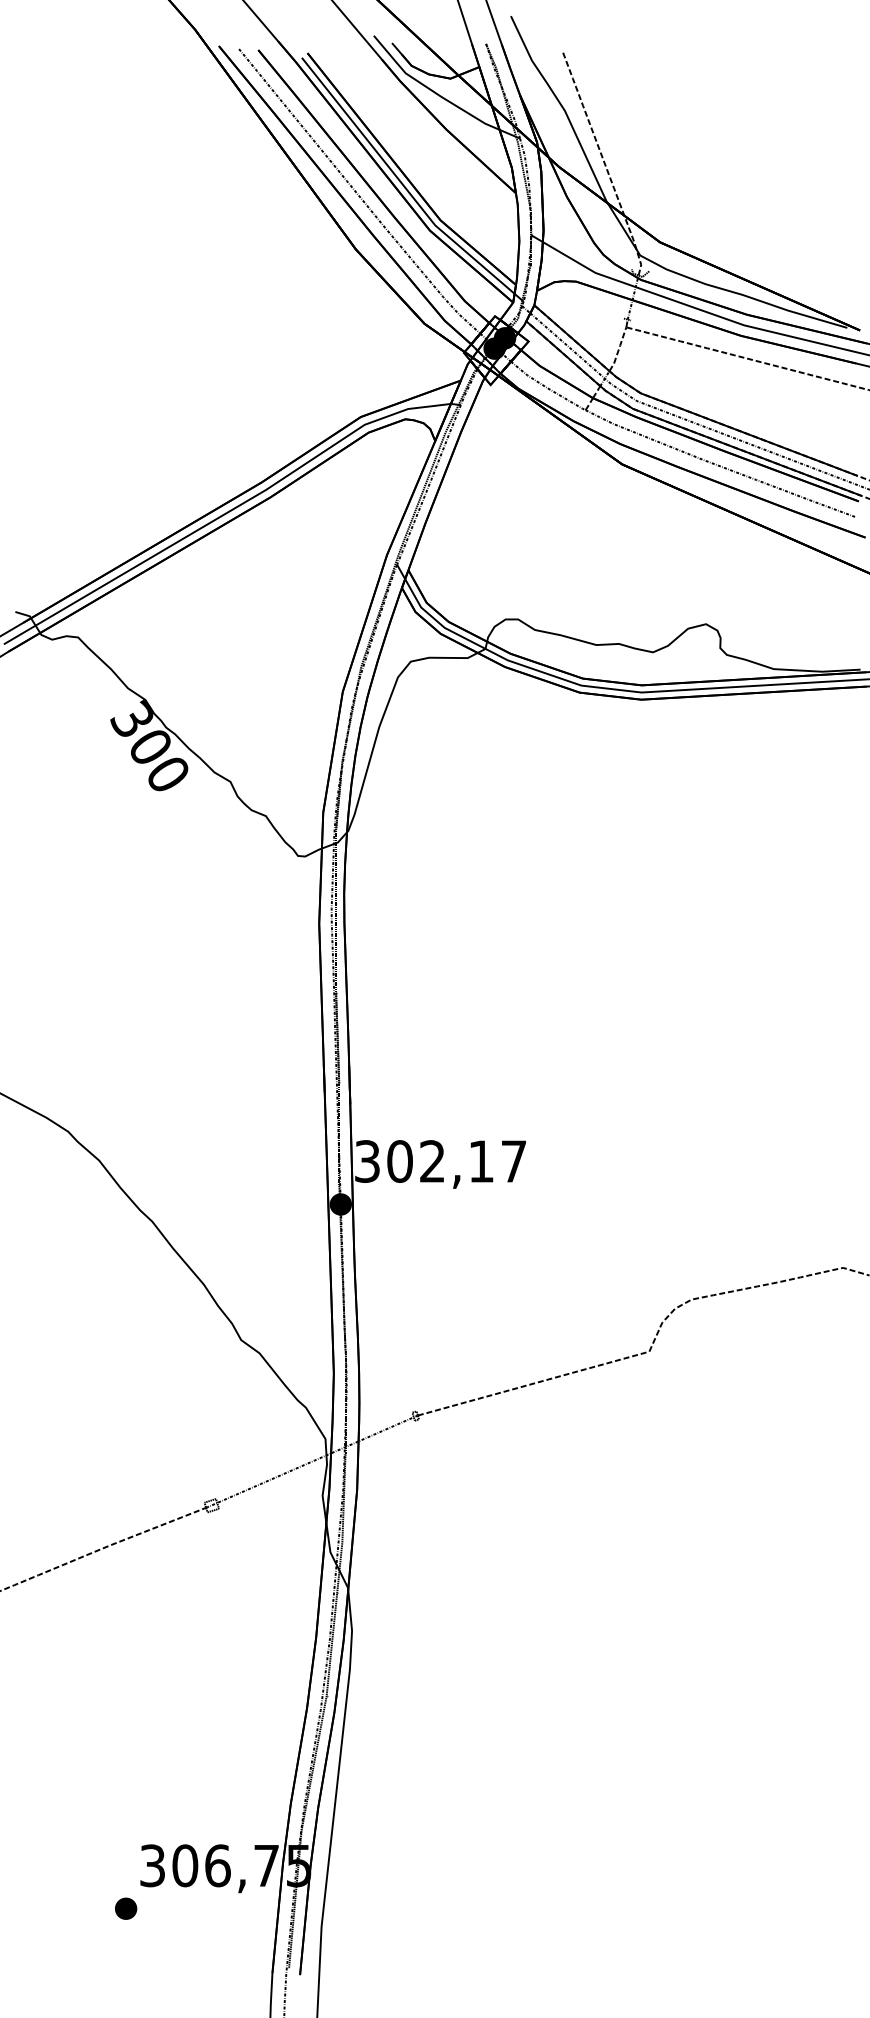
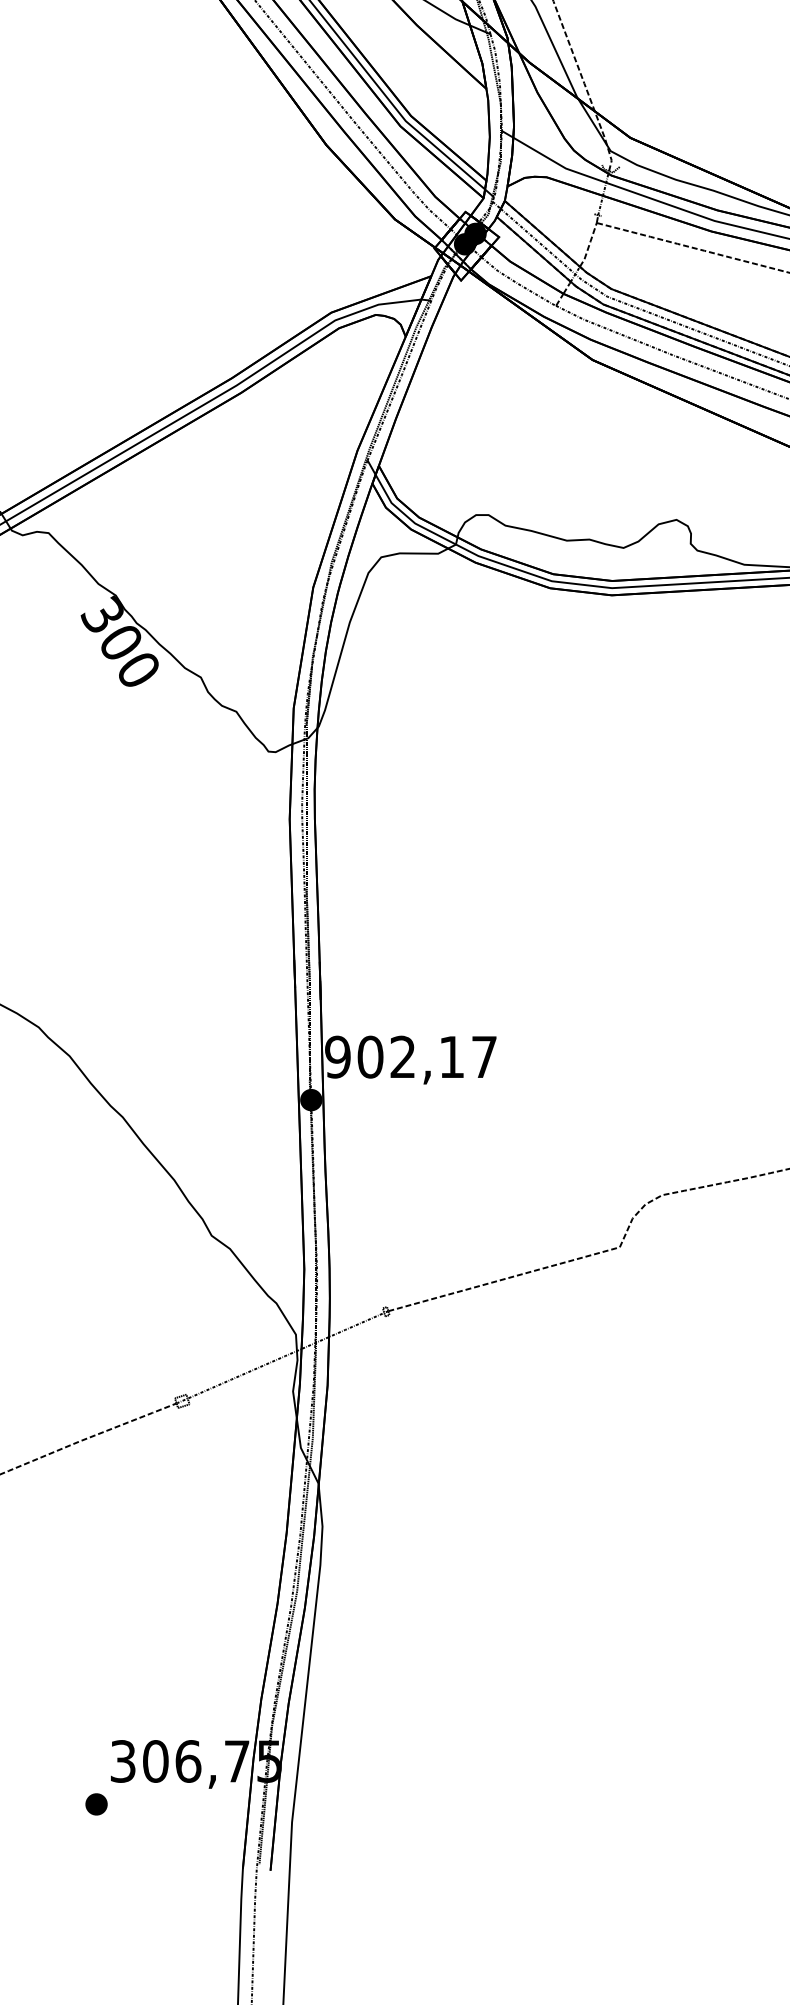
text: (367, 1161) -> (337, 1057), 302,17 -> 902,17

